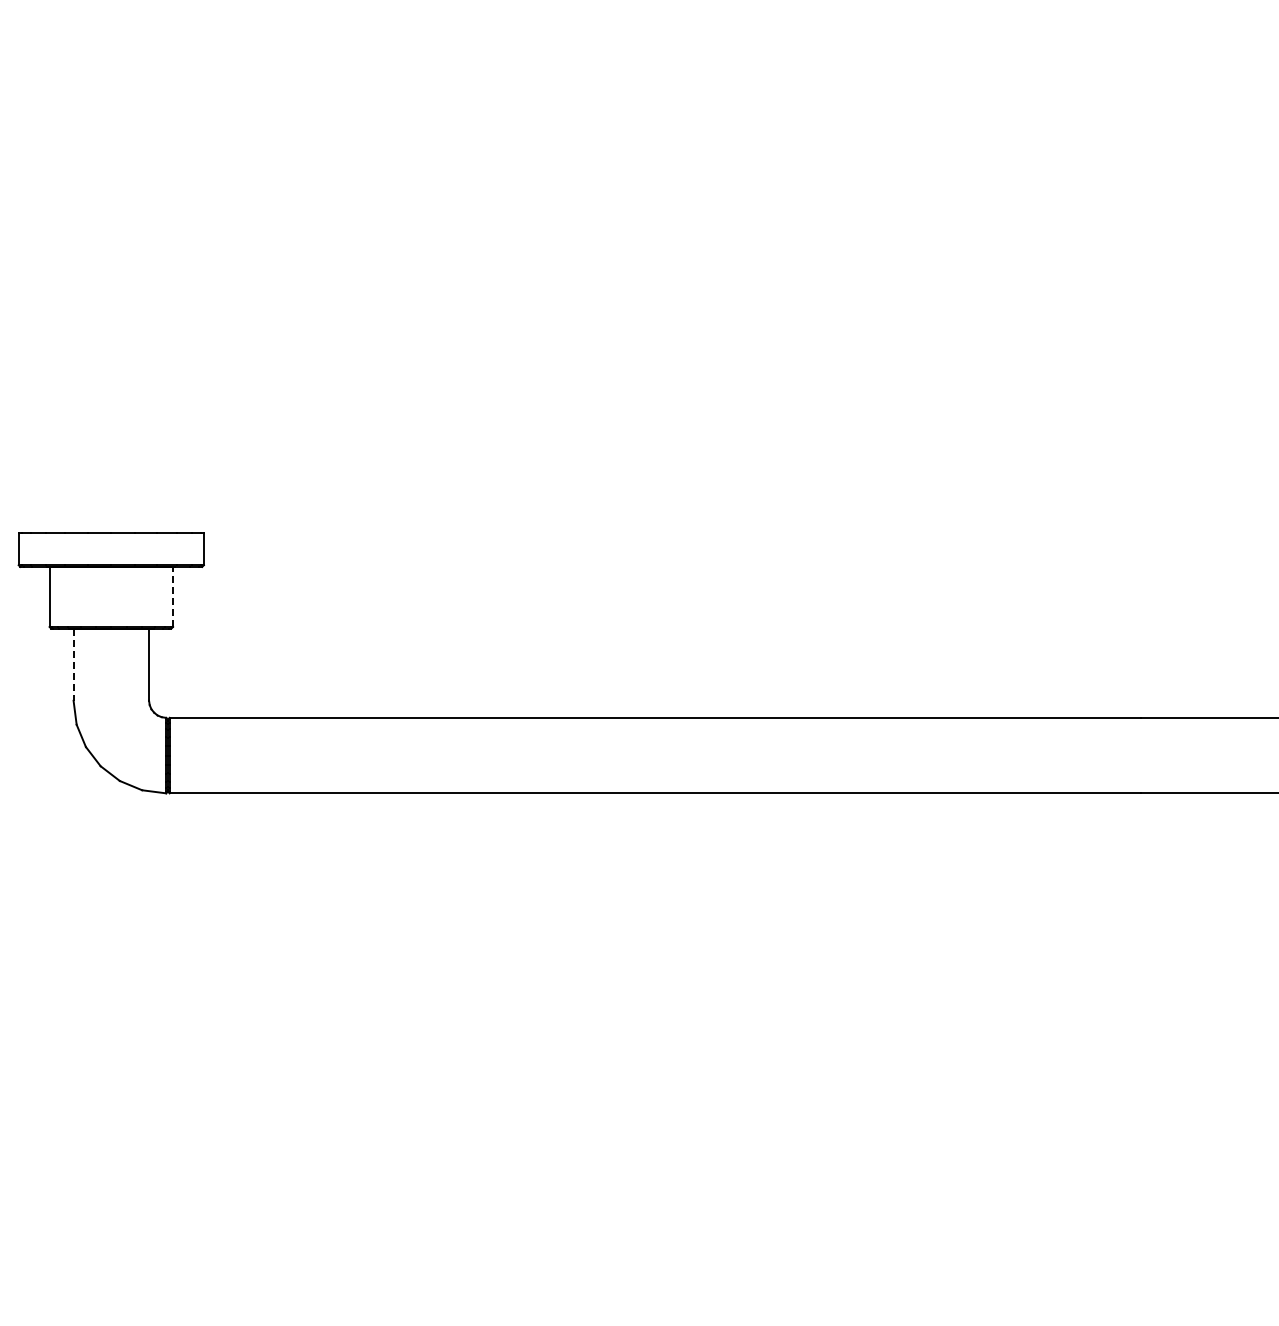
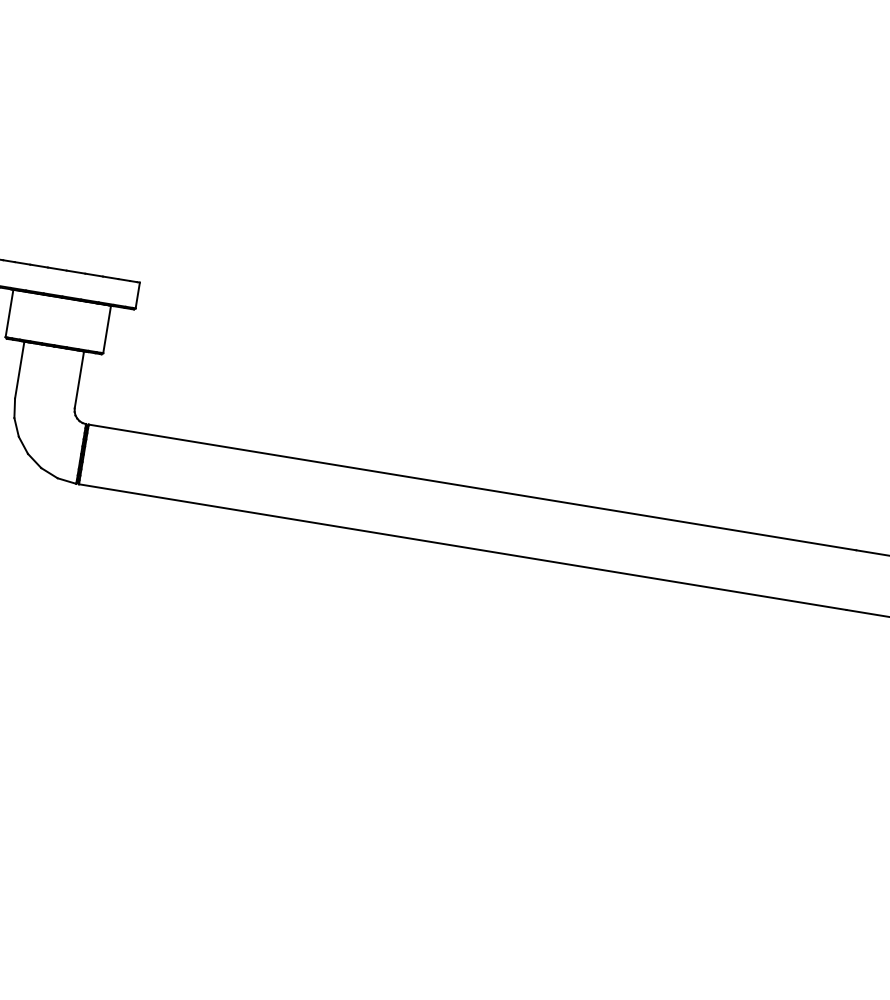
line: (173, 596) -> (107, 329), dashed -> solid
line: (73, 665) -> (19, 370), dashed -> solid

